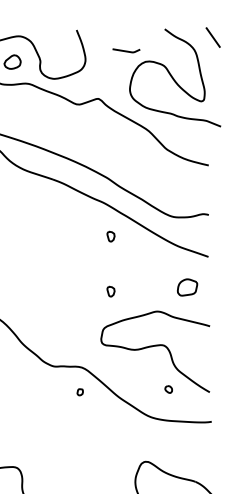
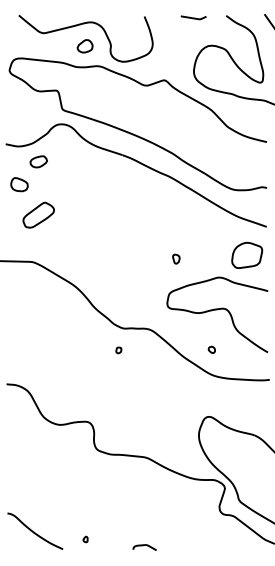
curve: (126, 50) -> (193, 17), moved
part: (111, 235) -> (176, 207), removed
part: (187, 286) -> (247, 254), size x1.67
part: (168, 389) -> (211, 349), moved
part: (79, 392) -> (118, 350), moved

